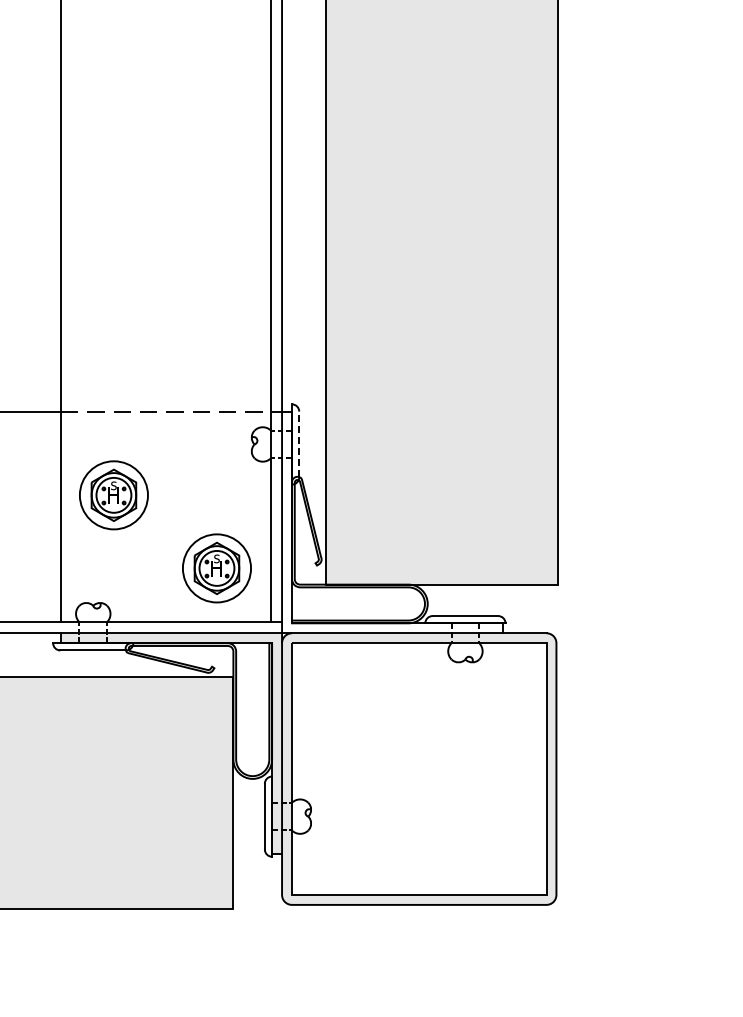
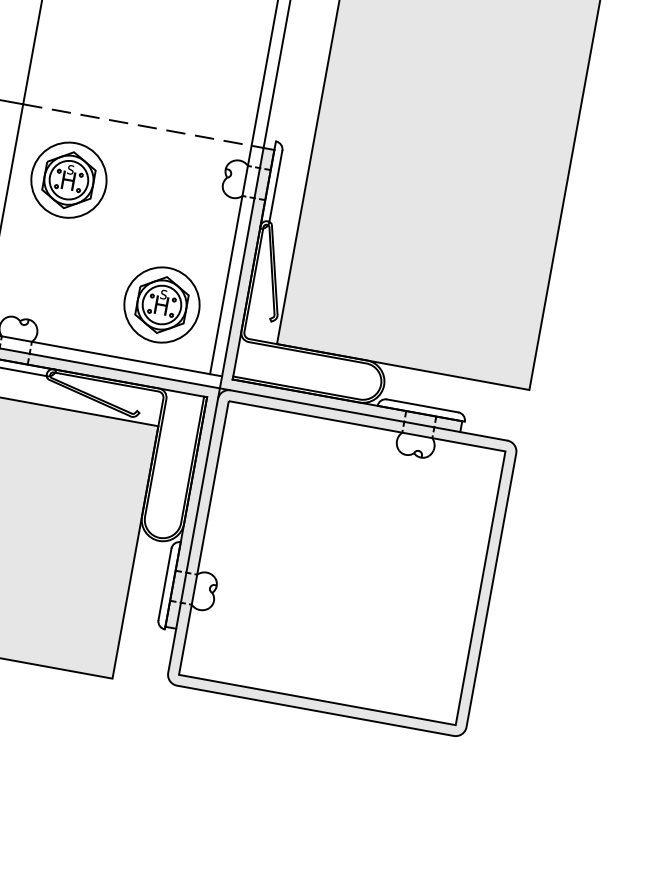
line: (299, 444) -> (276, 186), dashed -> solid
part: (113, 495) -> (68, 180), moved
fill: (392, 522) -> (361, 289), added

